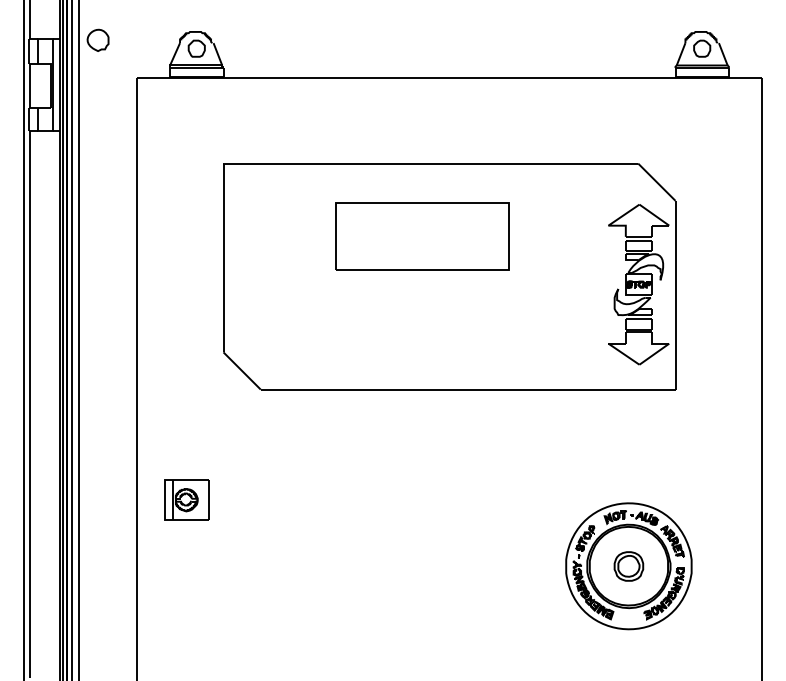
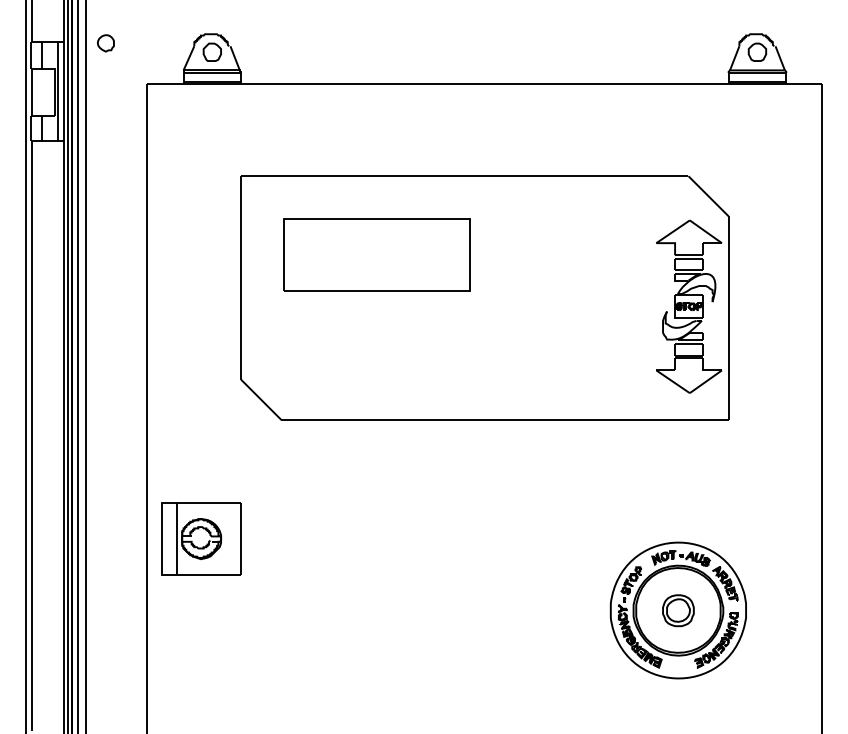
part: (97, 40) -> (105, 43), size x0.71
part: (422, 236) -> (377, 254), moved
part: (186, 500) -> (201, 539), size x1.67

